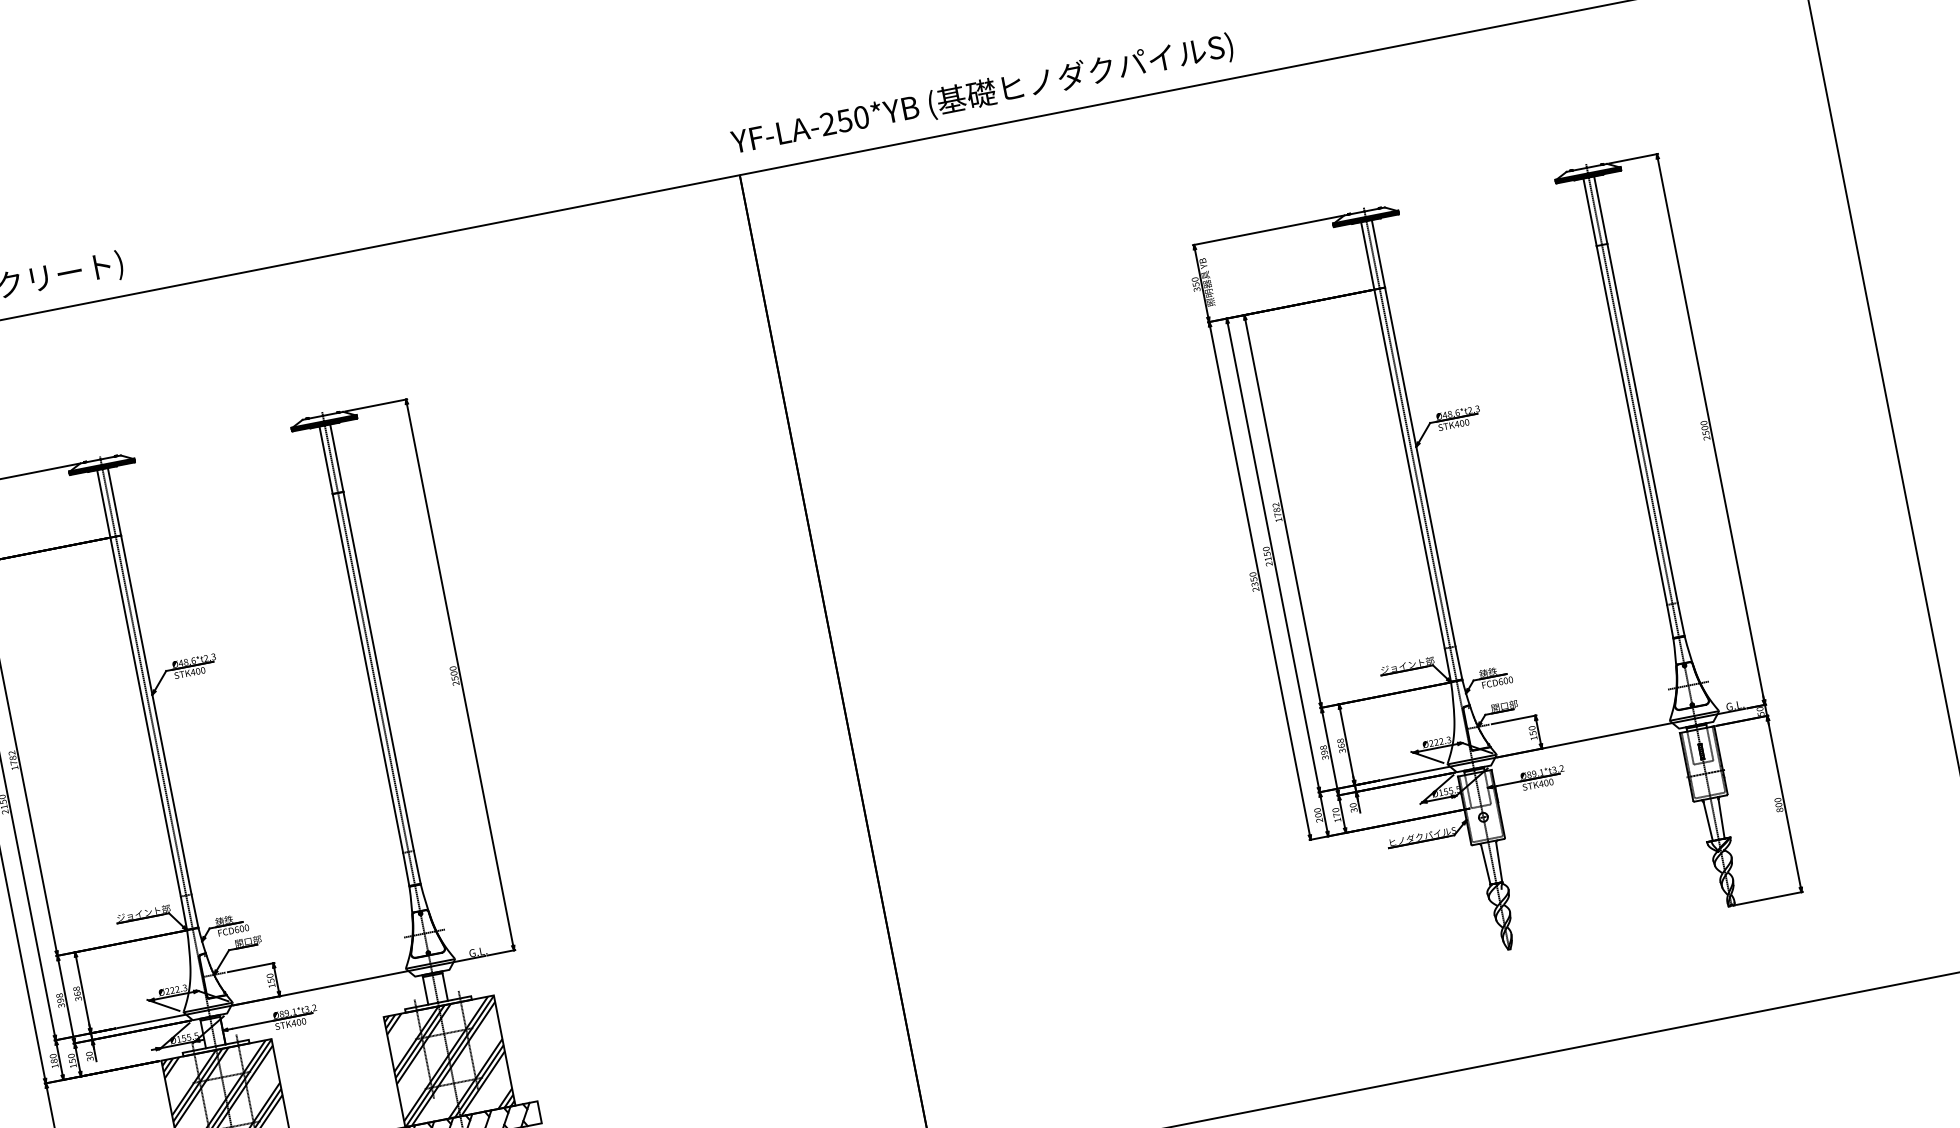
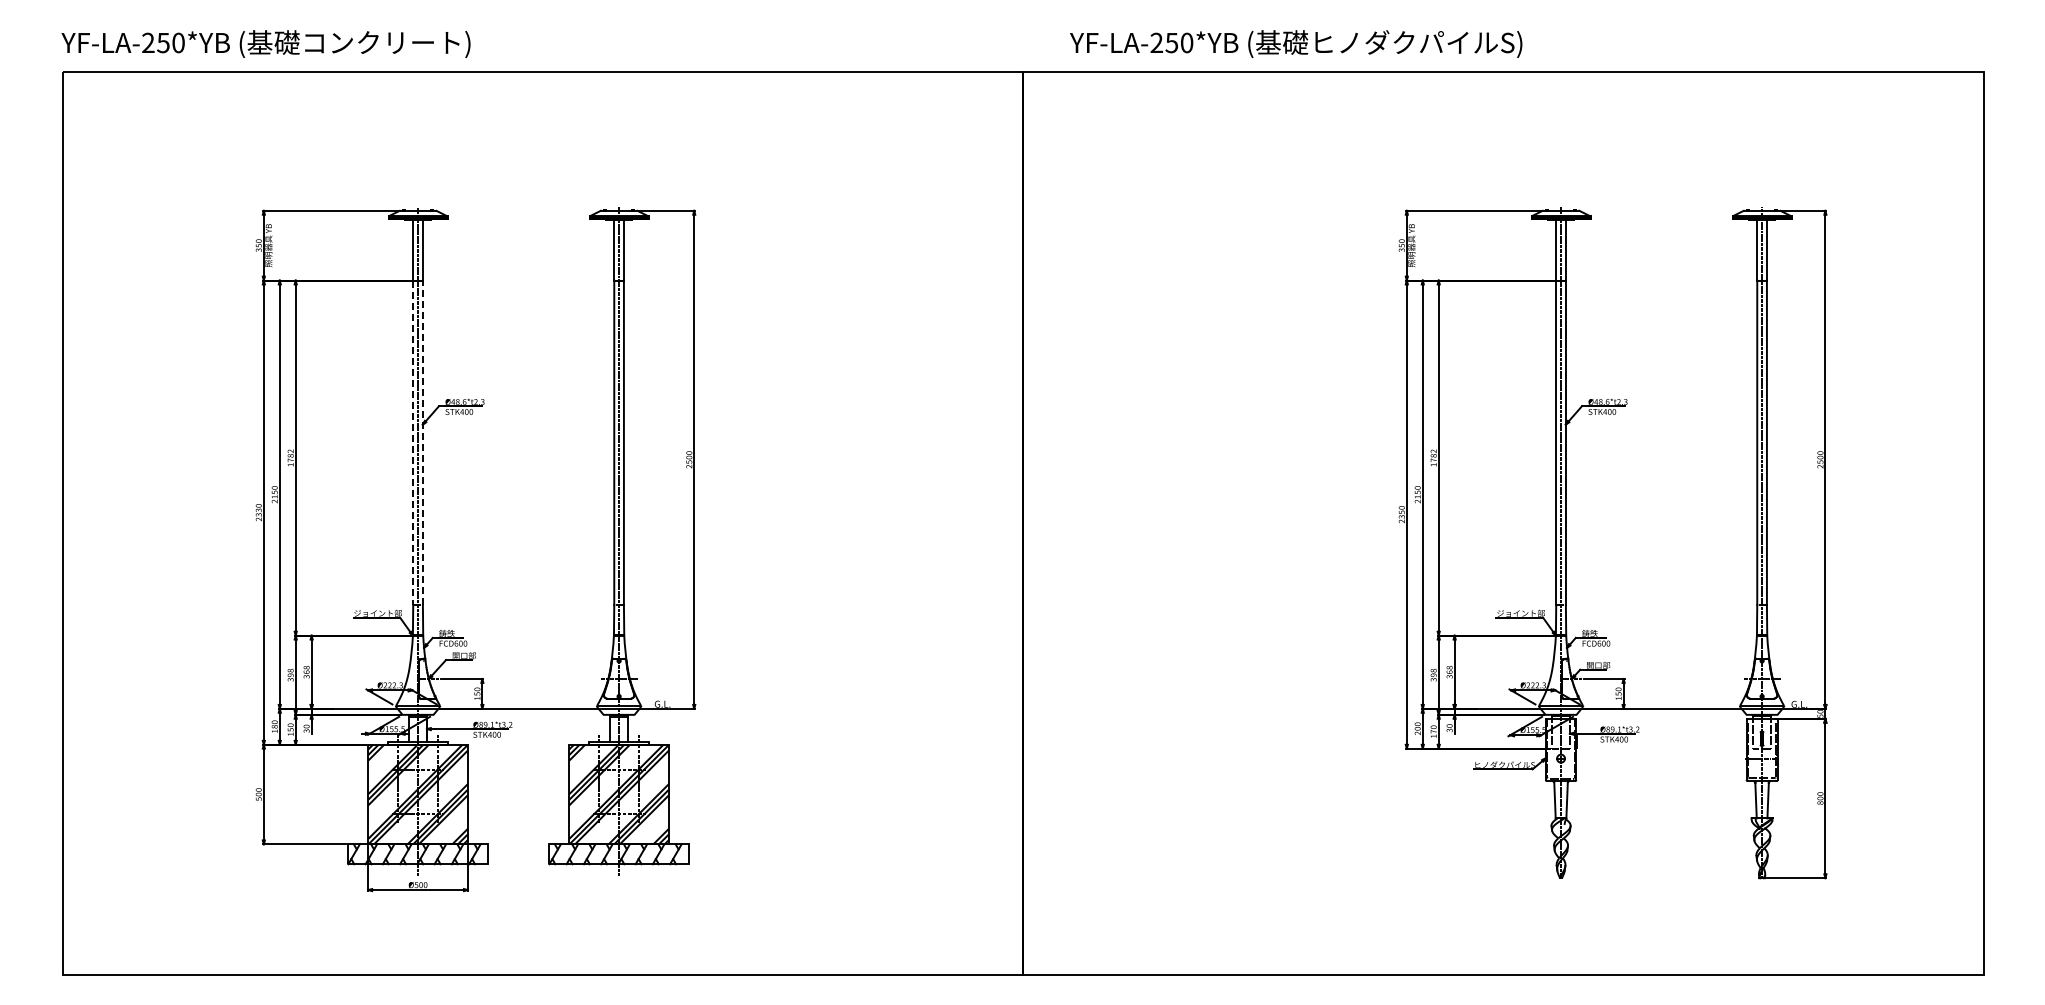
text: (982, 95) -> (1296, 44), moved
line: (155, 714) -> (422, 442), solid -> dashed
line: (146, 717) -> (413, 443), solid -> dashed

